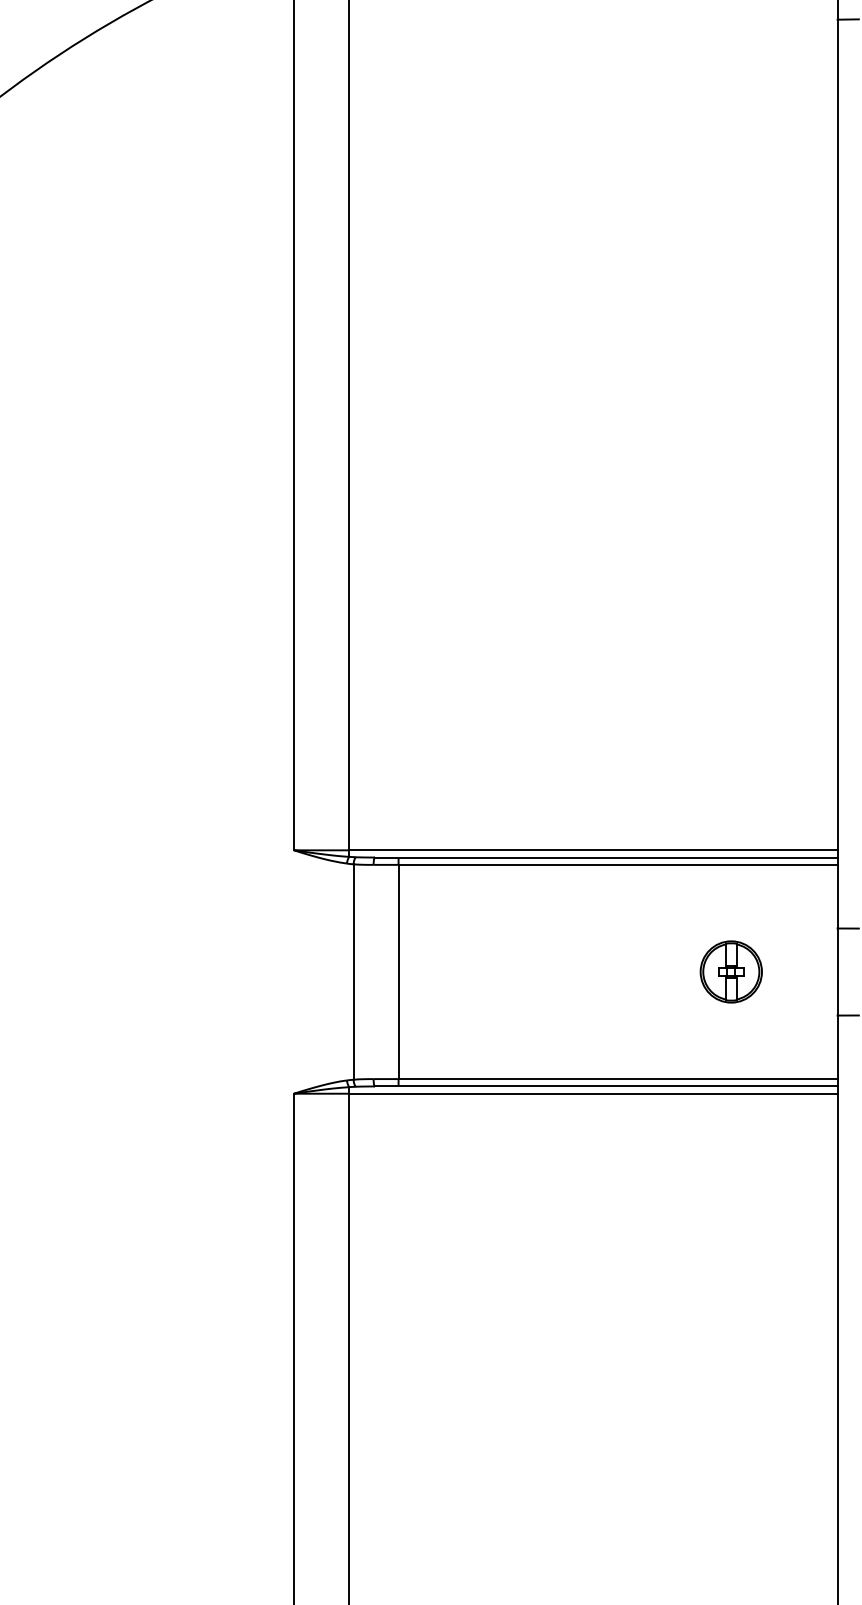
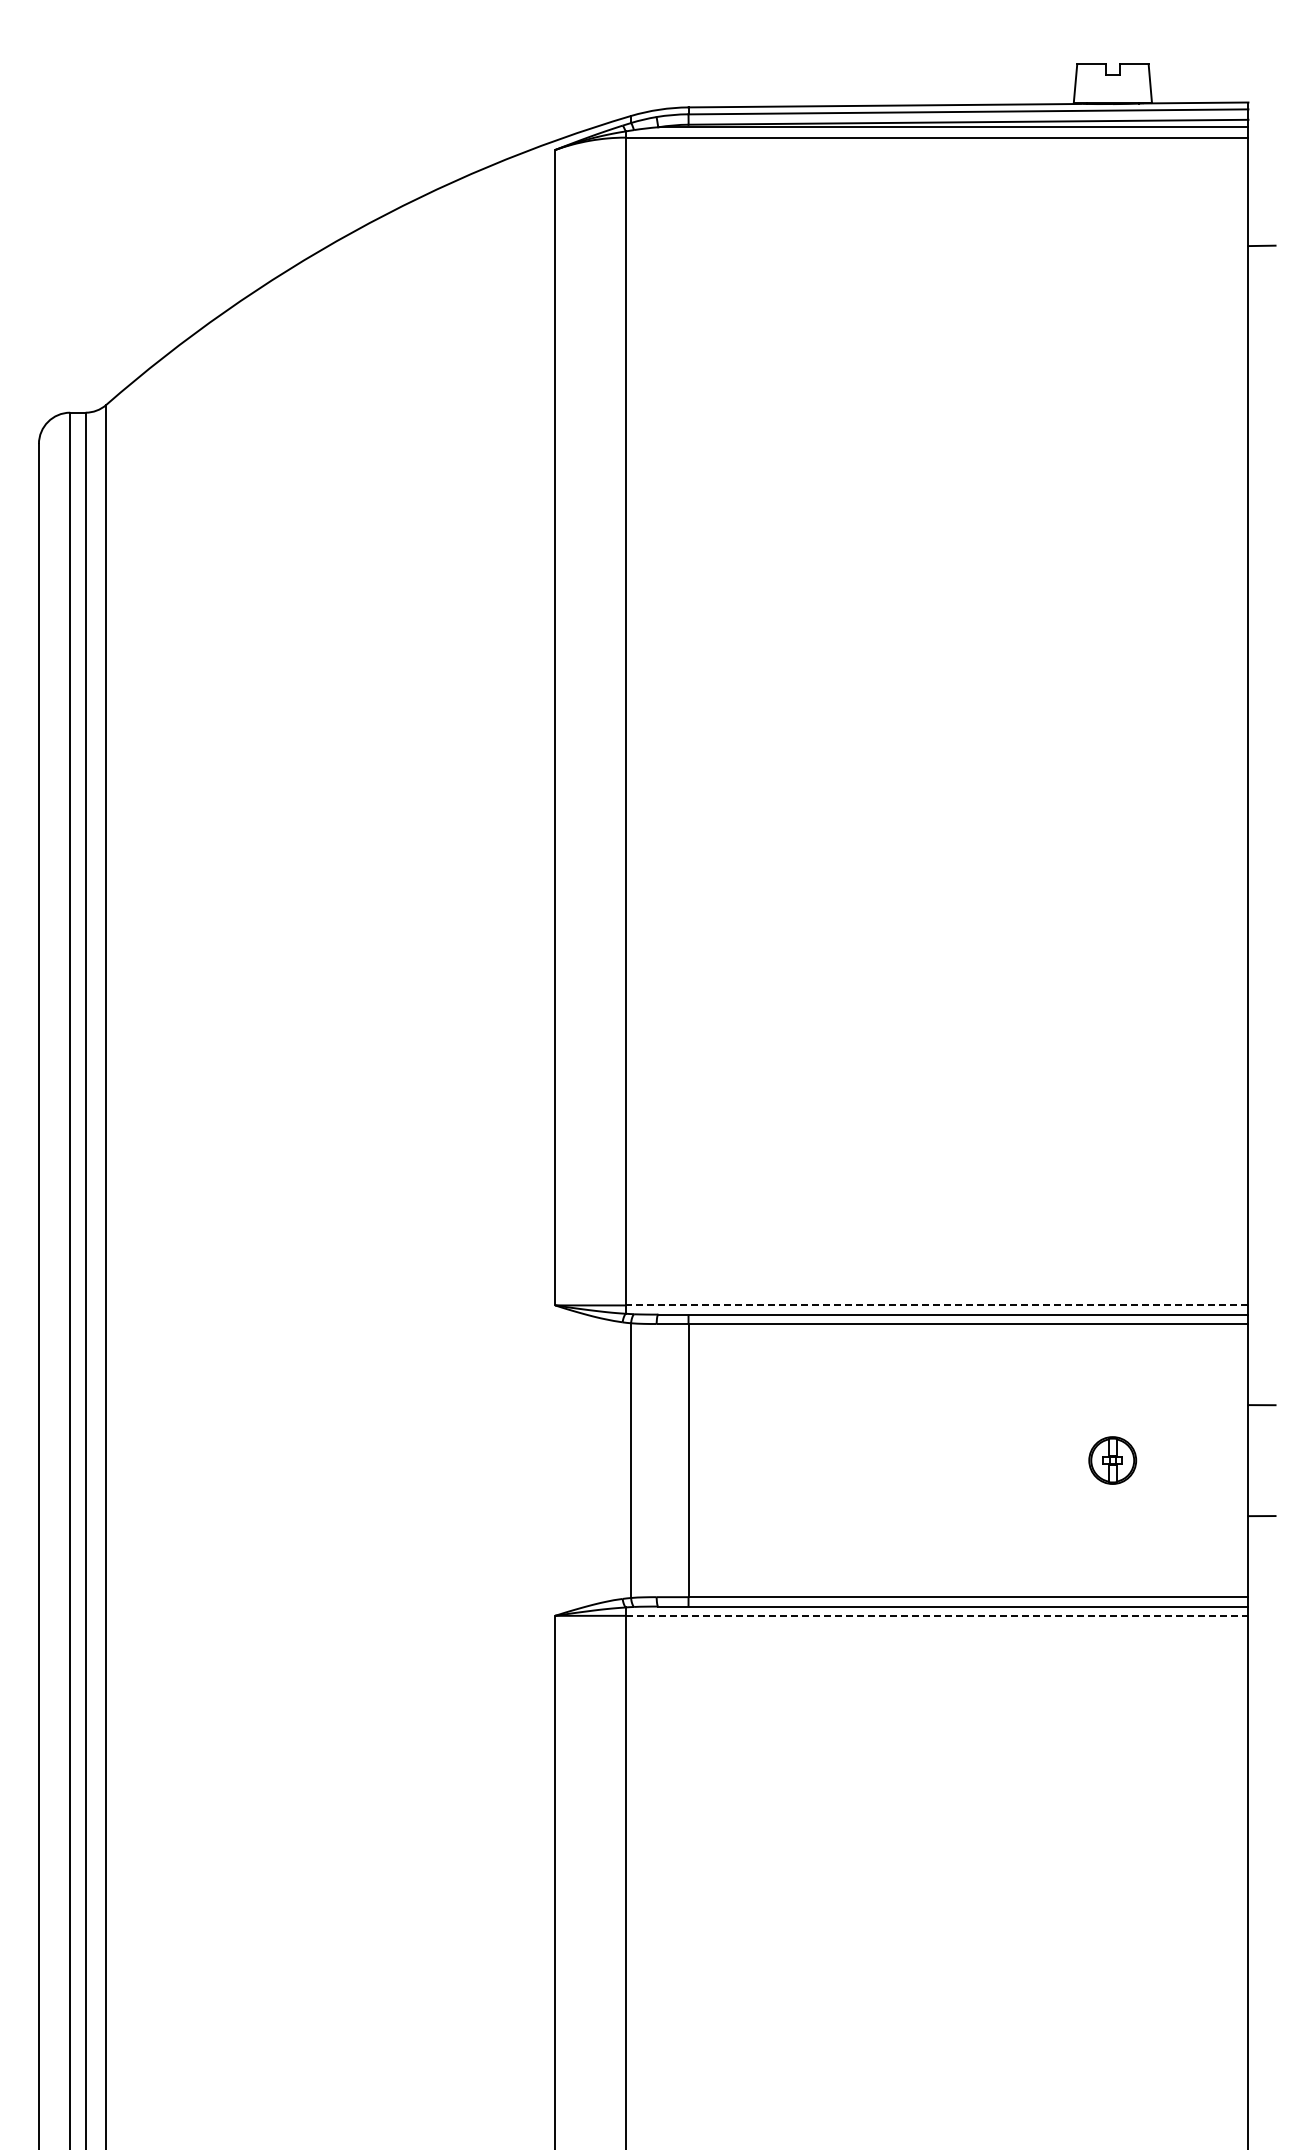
line: (593, 850) -> (936, 1305), solid -> dashed
part: (731, 971) -> (1112, 1460), size x0.6
line: (593, 1093) -> (937, 1615), solid -> dashed

